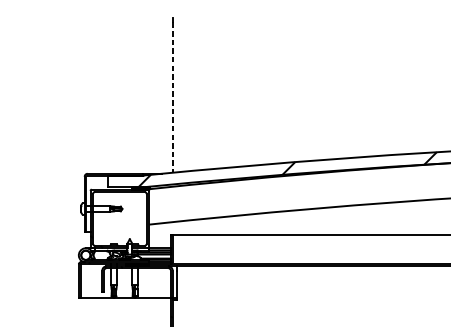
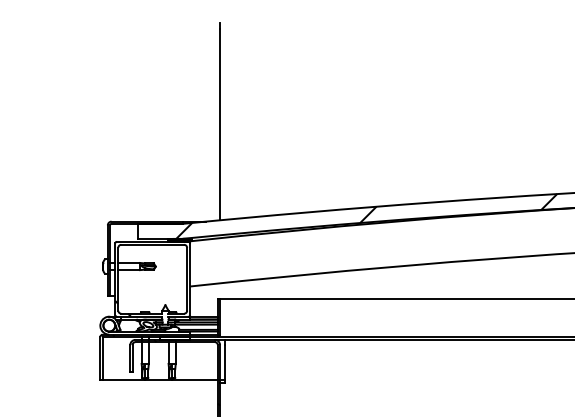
line: (172, 97) -> (220, 124), dashed -> solid

